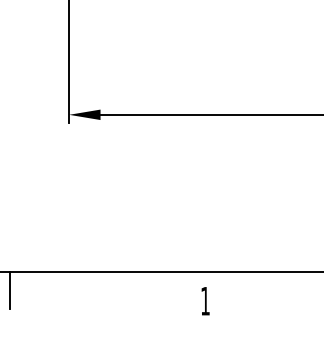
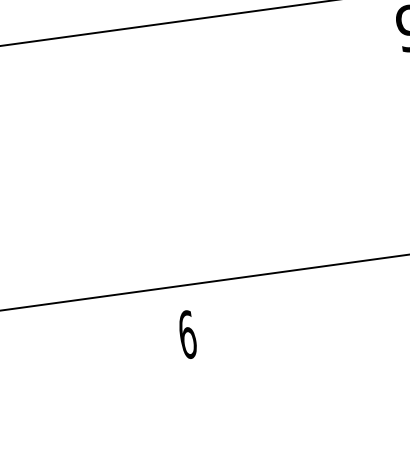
text: (205, 300) -> (187, 333), 1 -> 6

